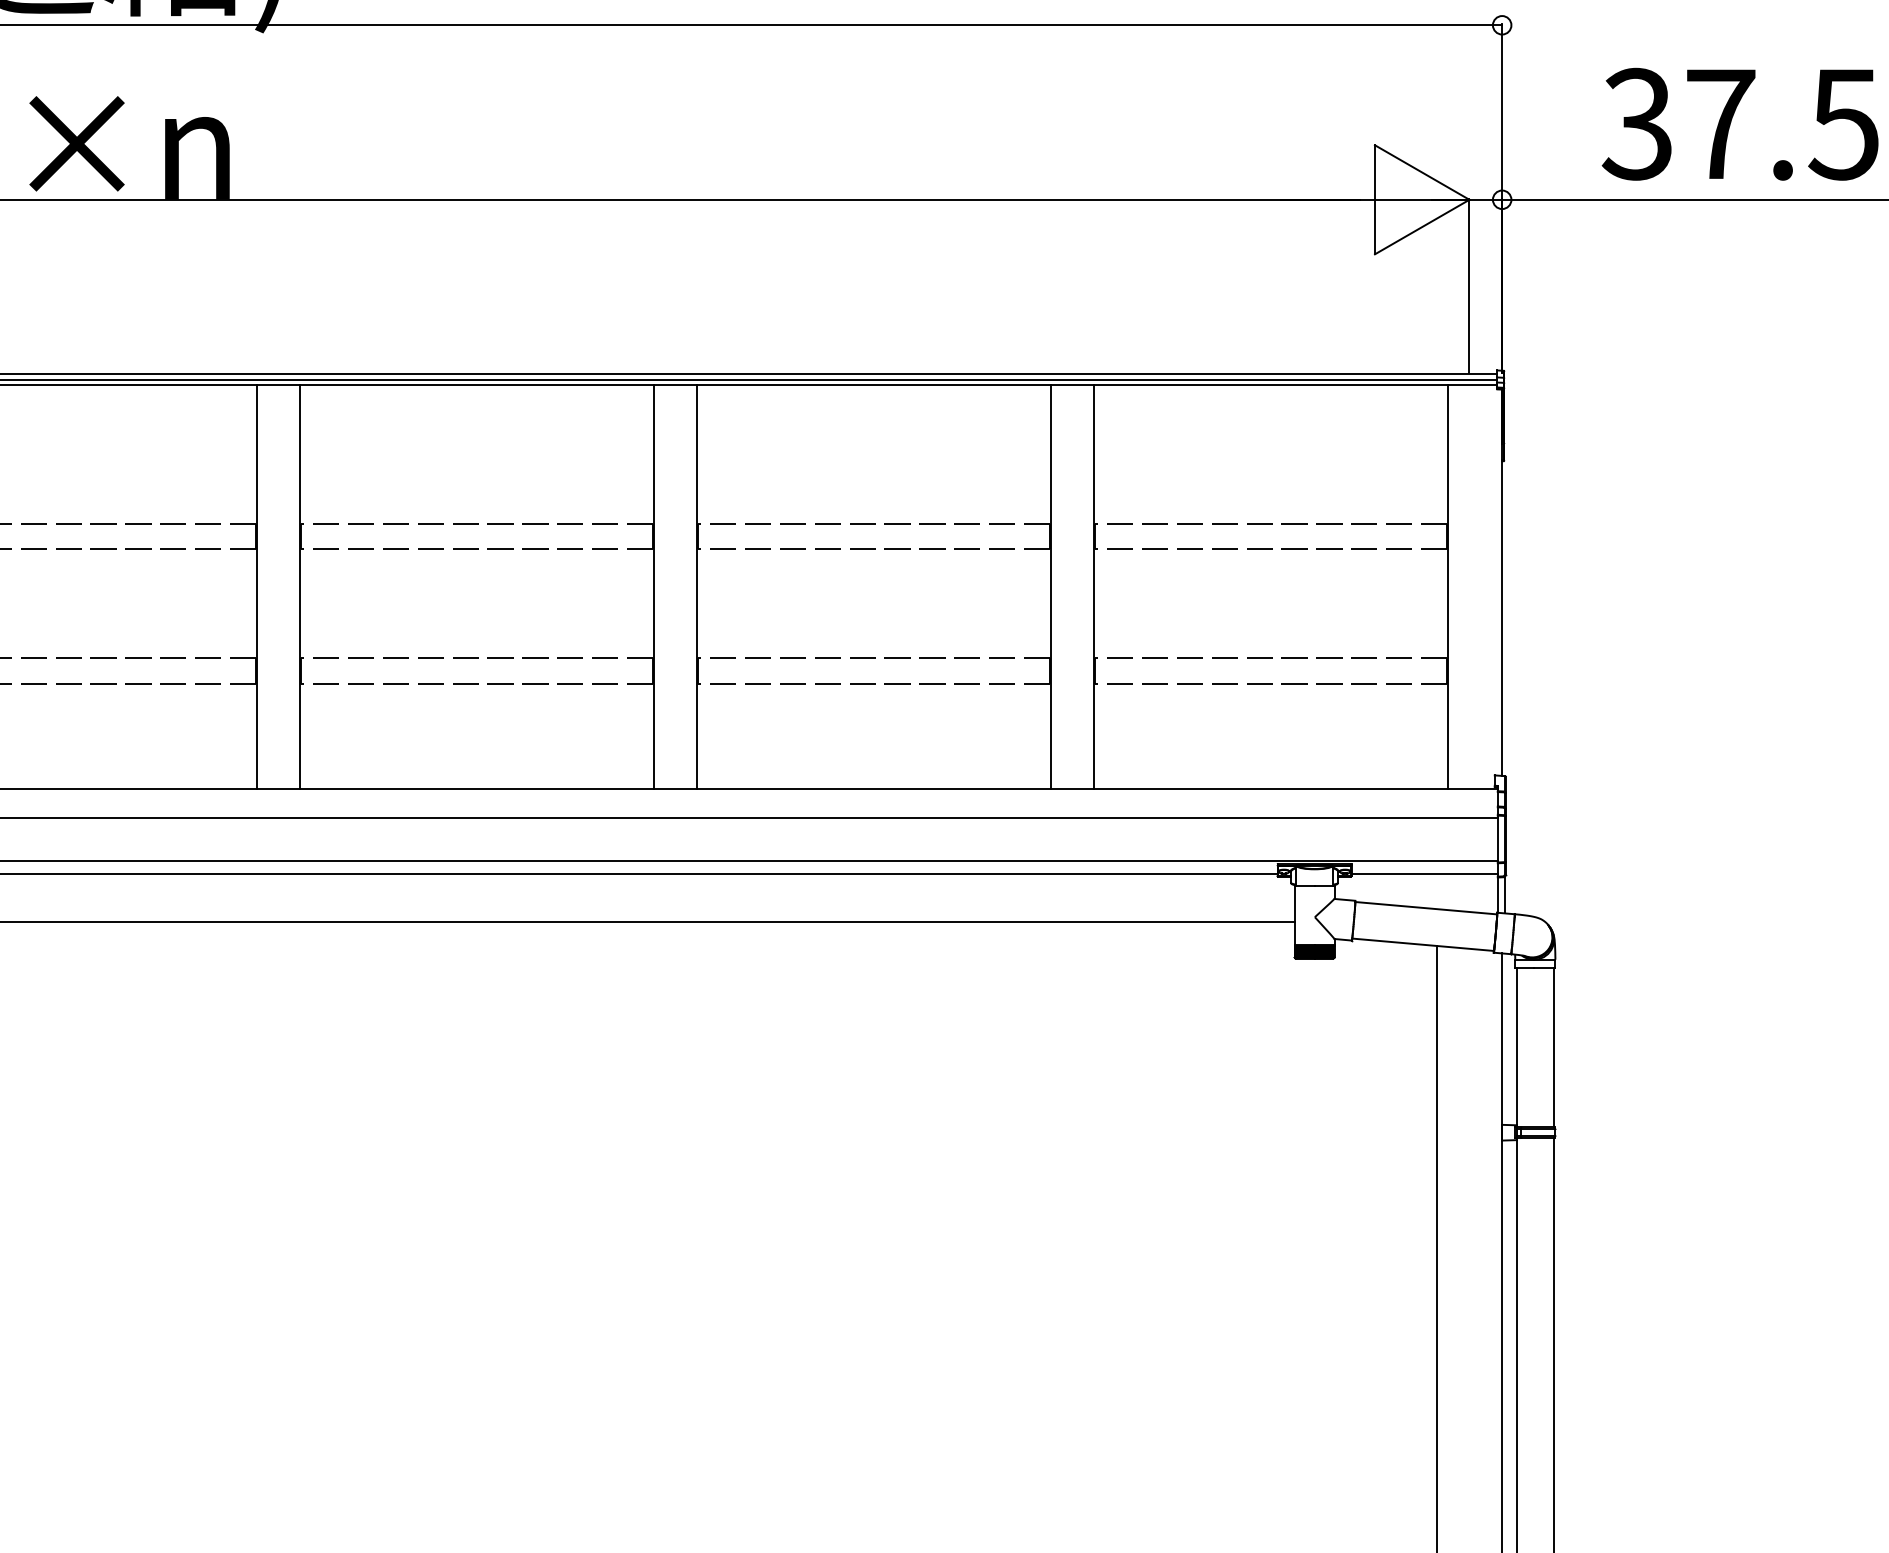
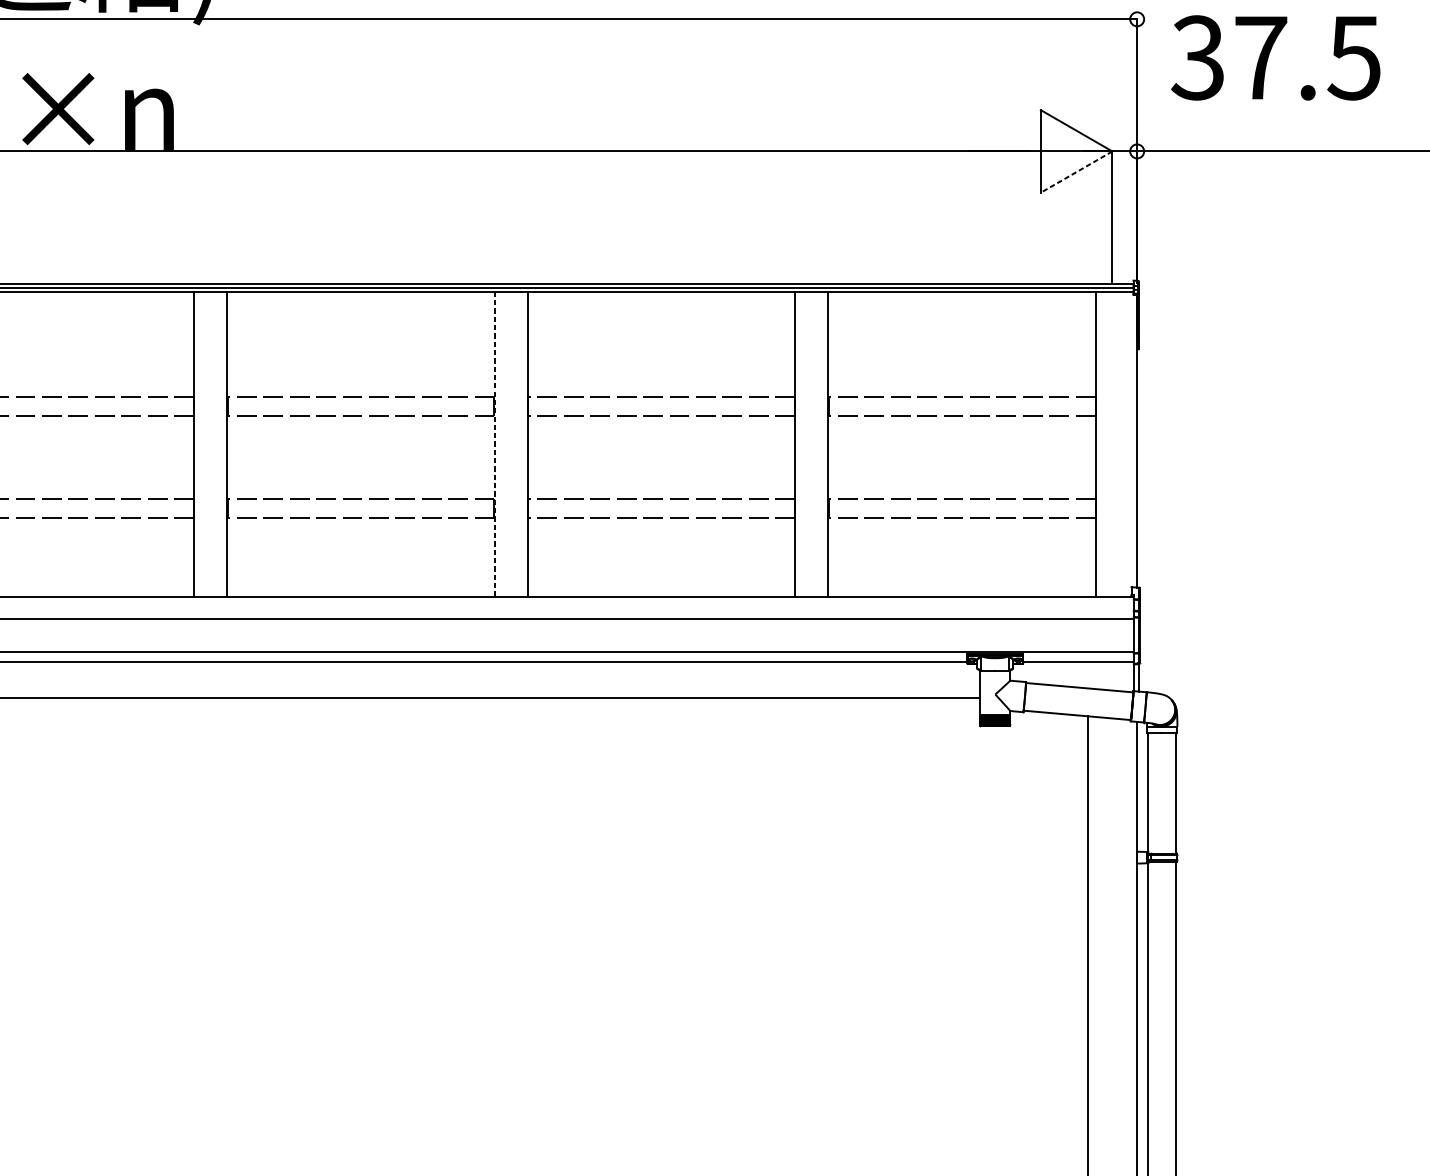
text: (1739, 123) -> (1275, 57), moved
line: (1422, 227) -> (1076, 172), solid -> dashed
line: (653, 586) -> (494, 444), solid -> dashed

